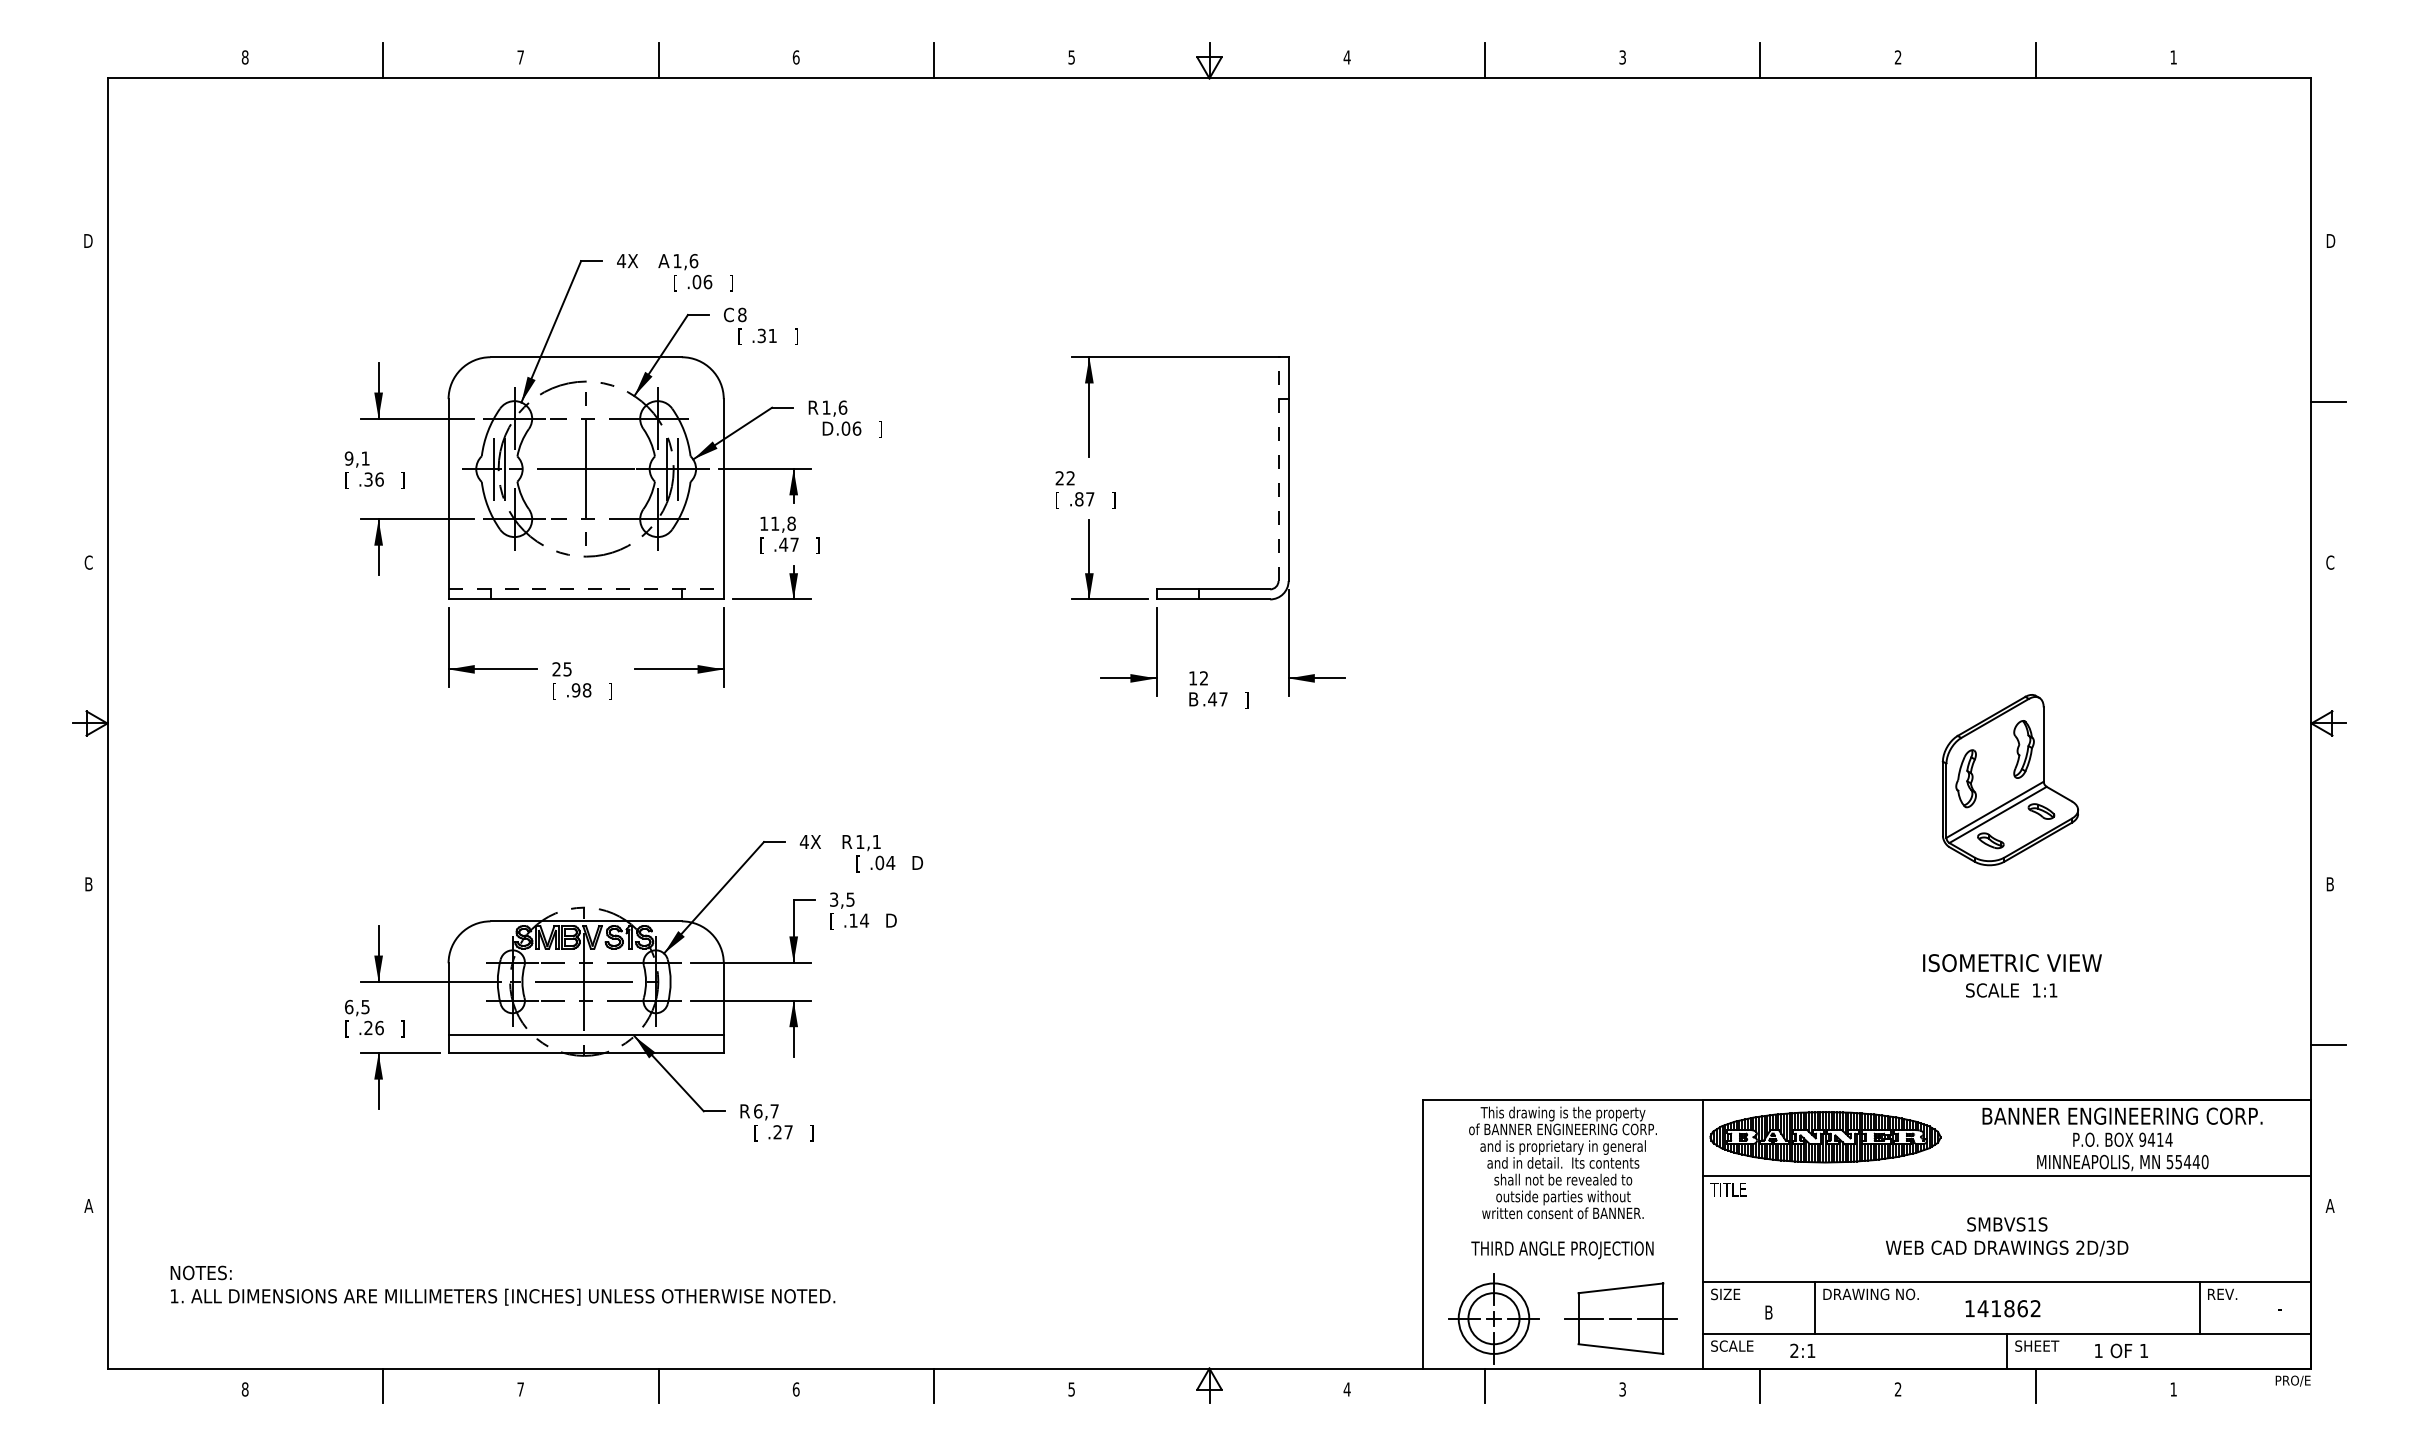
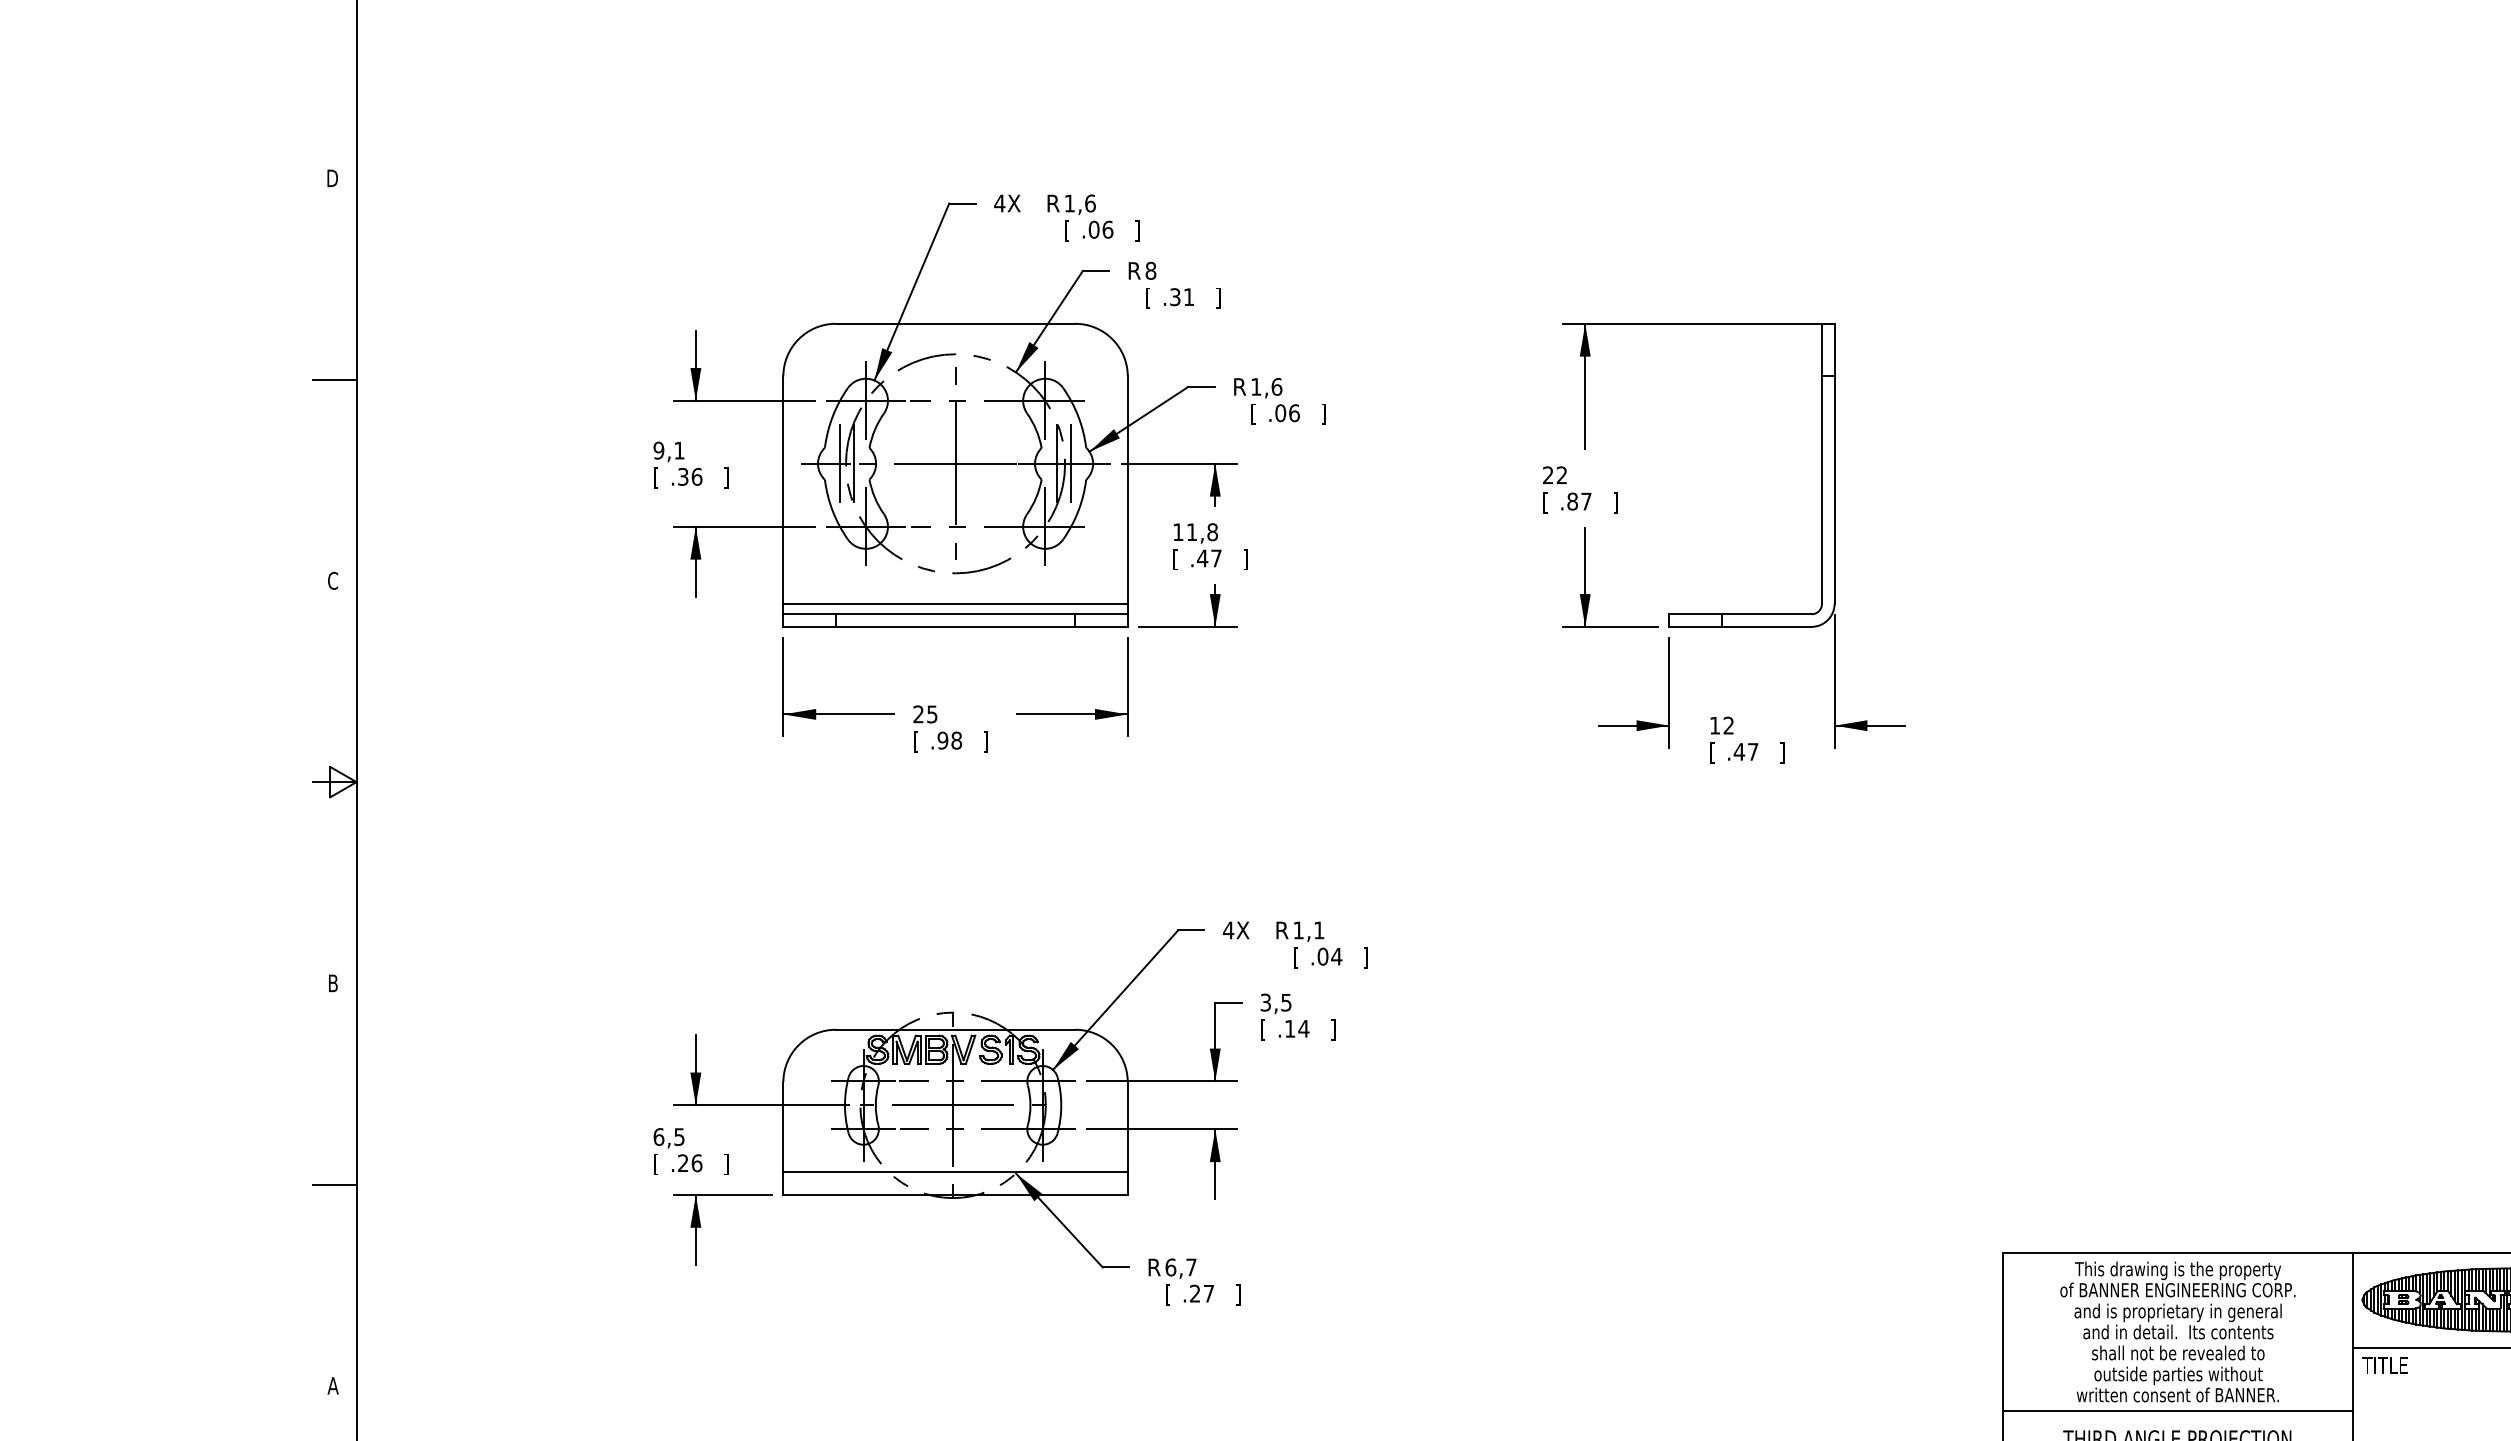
text: (663, 261) -> (1052, 203), A -> R
text: (728, 314) -> (1133, 270), C -> R
line: (89, 401) -> (334, 379), added
text: (827, 429) -> (1257, 414), D -> [
line: (1278, 469) -> (1821, 464), dashed -> solid
line: (585, 580) -> (954, 603), added
line: (586, 589) -> (955, 614), dashed -> solid
text: (1193, 700) -> (1715, 753), B -> [
text: (917, 863) -> (1370, 957), D -> ]
text: (891, 921) -> (1337, 1029), D -> ]
line: (89, 1045) -> (334, 1185), added
line: (1563, 1225) -> (2178, 1410), added

